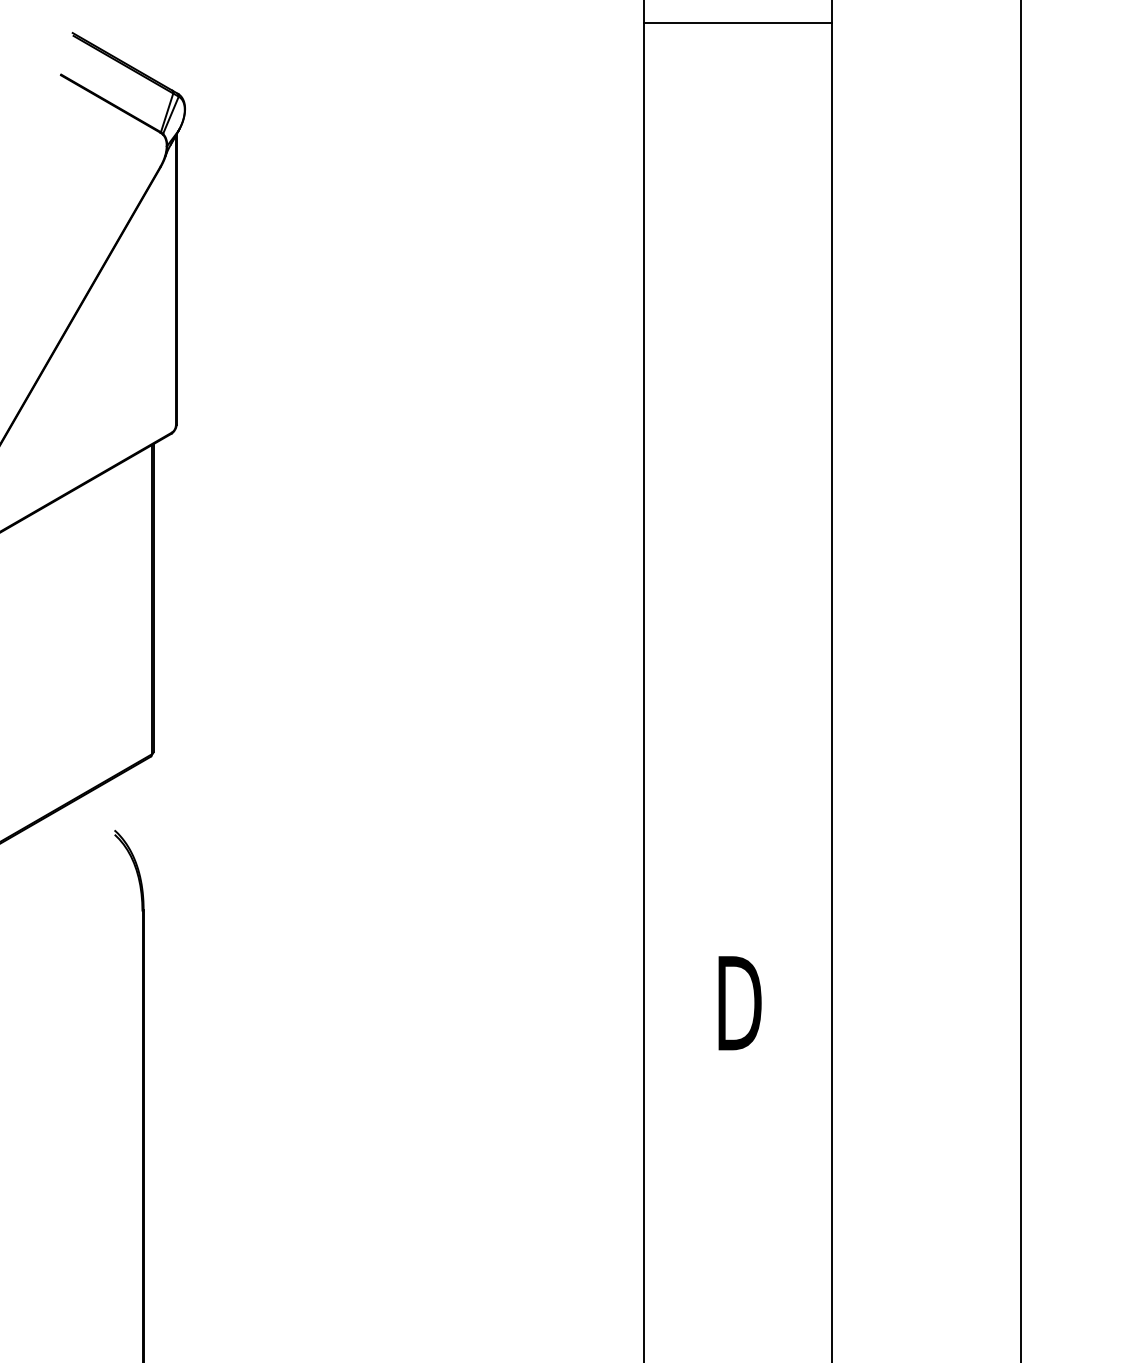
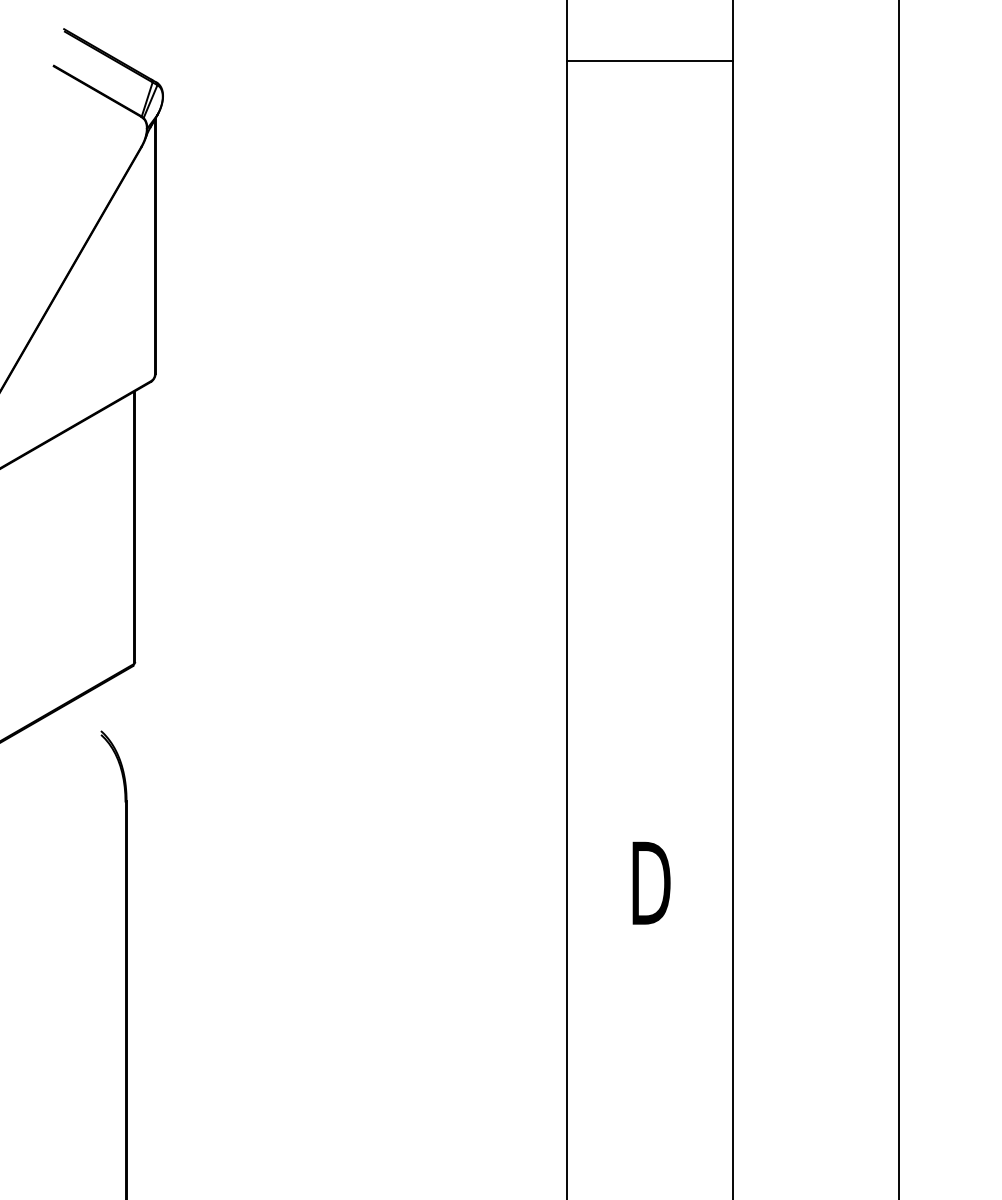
line: (737, 23) -> (649, 60), moved

